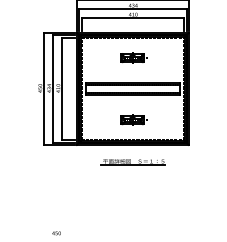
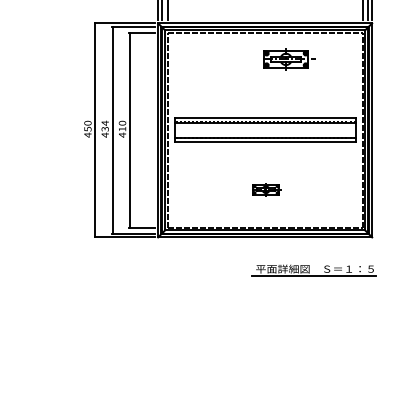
part: (133, 57) -> (287, 58), moved
part: (133, 119) -> (266, 188), size x0.6
part: (132, 162) -> (312, 271), moved

